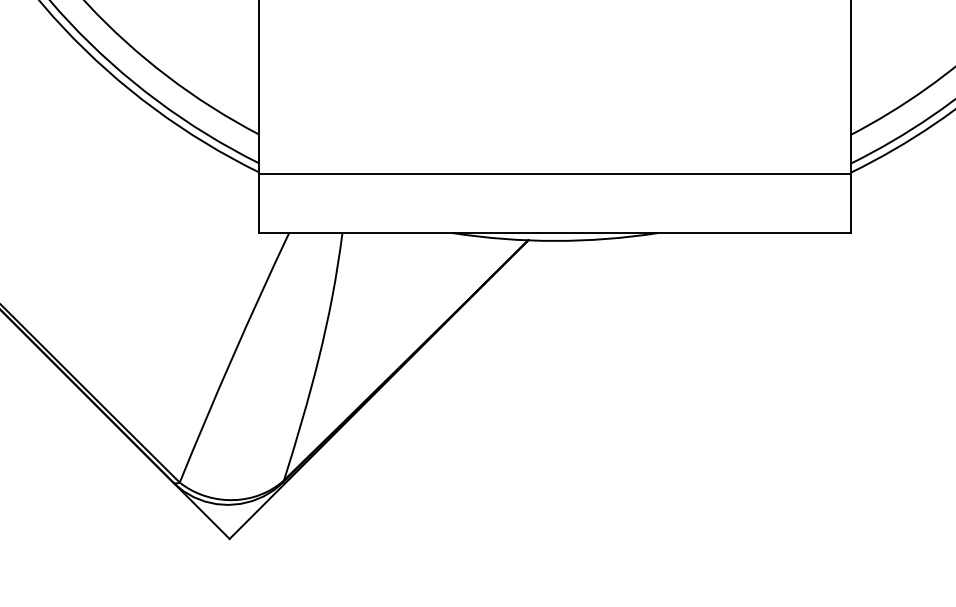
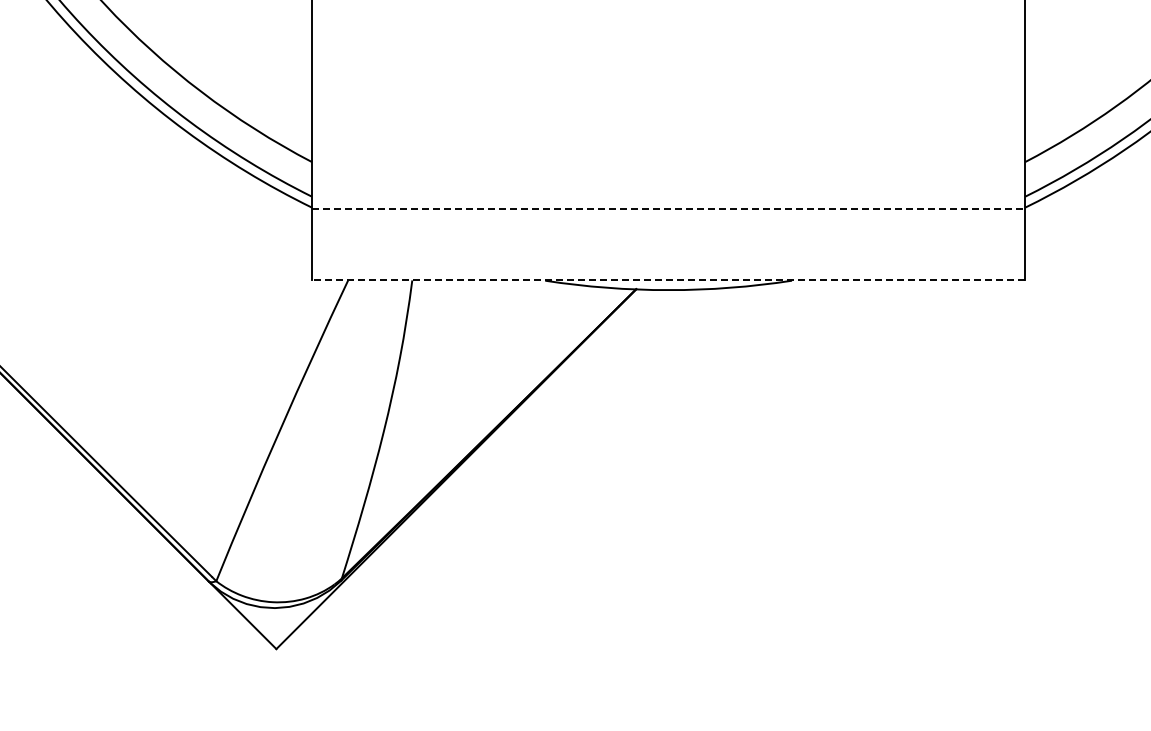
line: (555, 173) -> (668, 209), solid -> dashed
line: (555, 232) -> (668, 280), solid -> dashed

